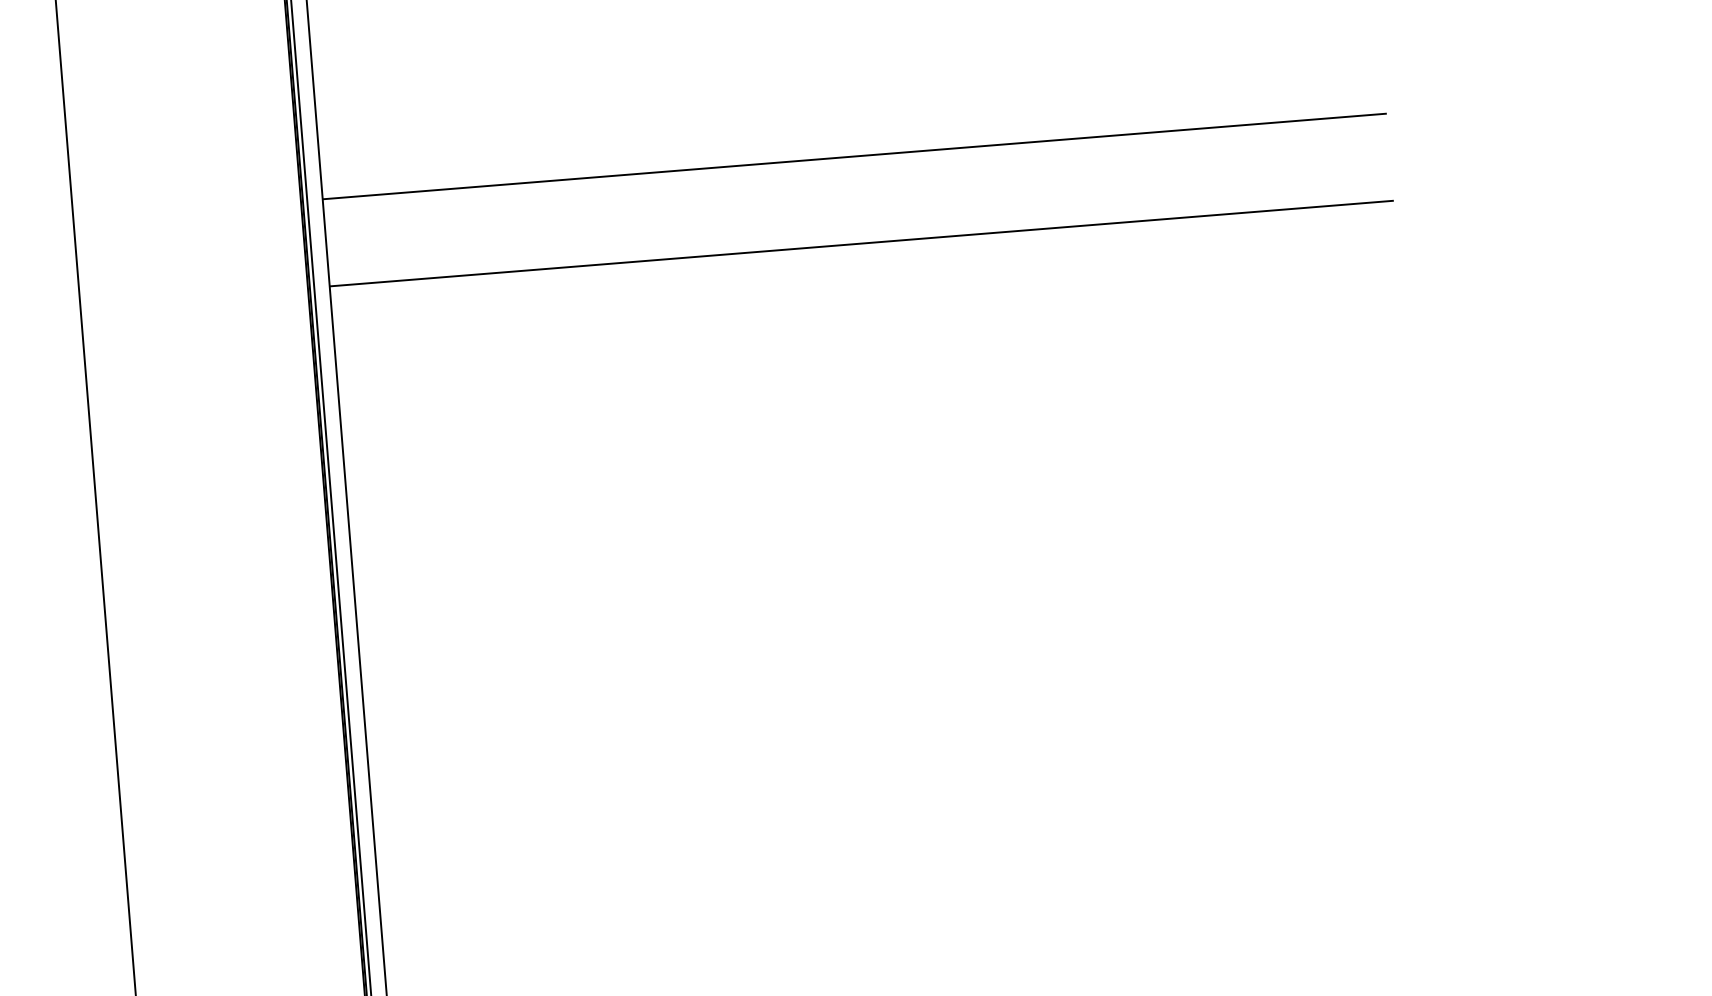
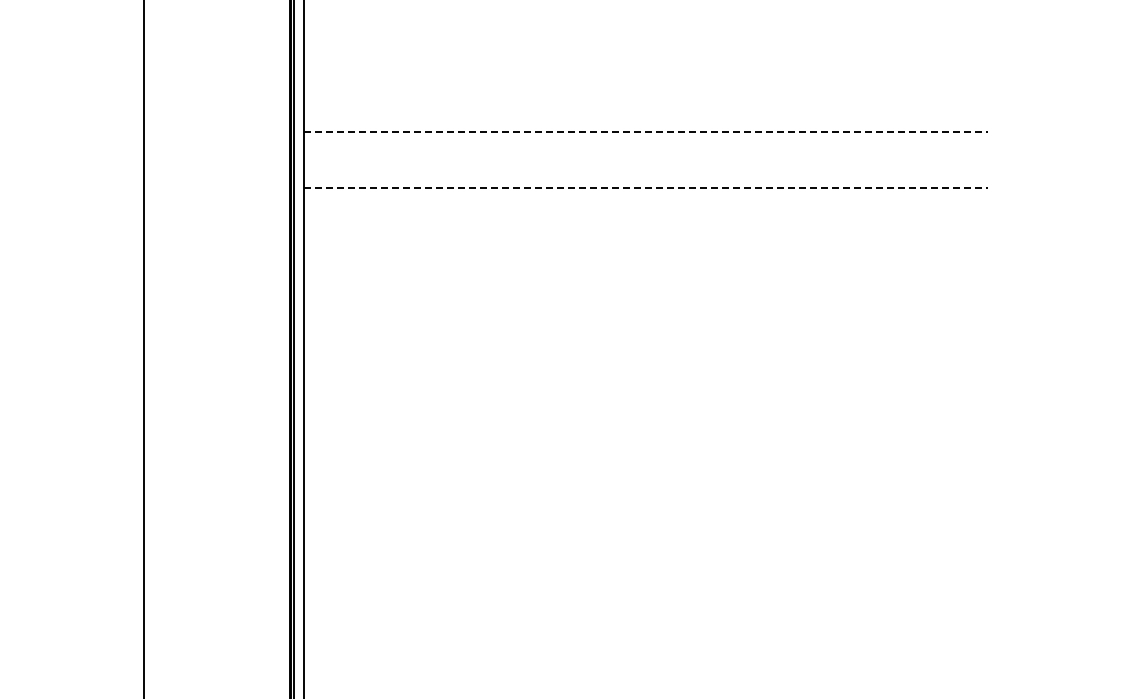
line: (855, 156) -> (646, 132), solid -> dashed
line: (862, 243) -> (646, 188), solid -> dashed

